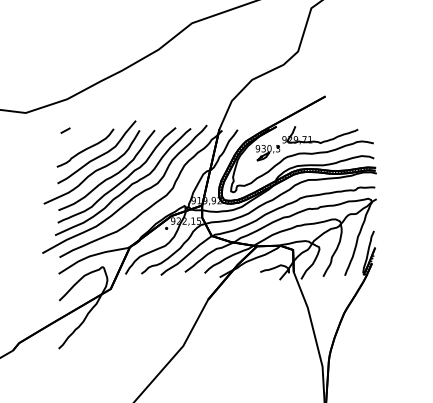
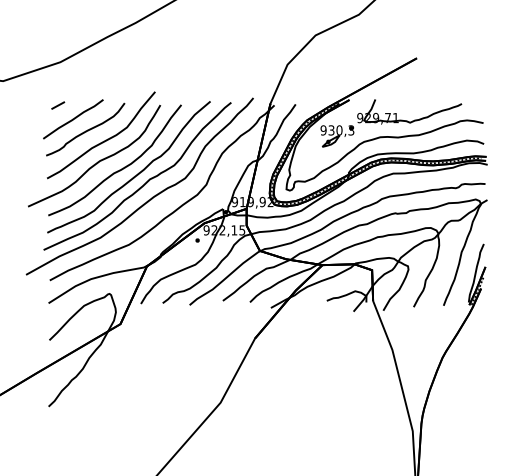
line: (76, 140) -> (73, 119), added

